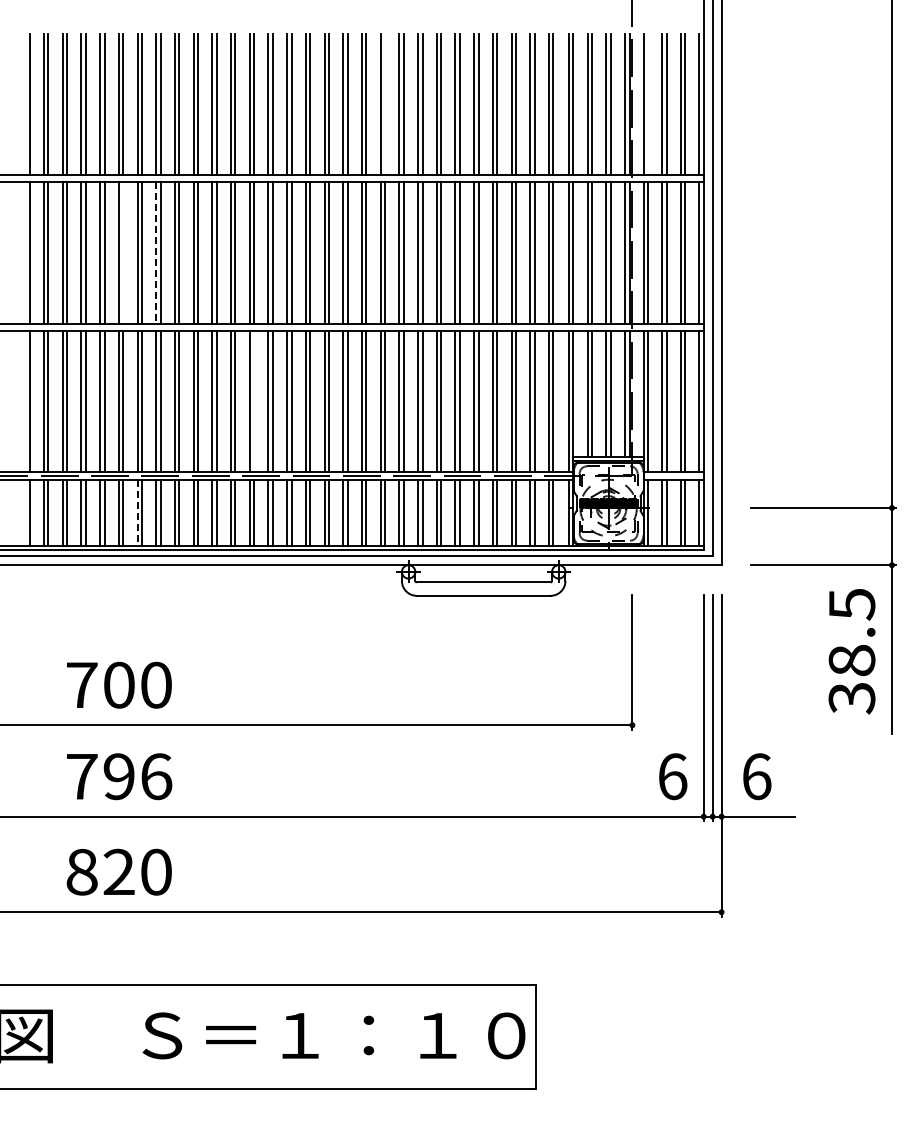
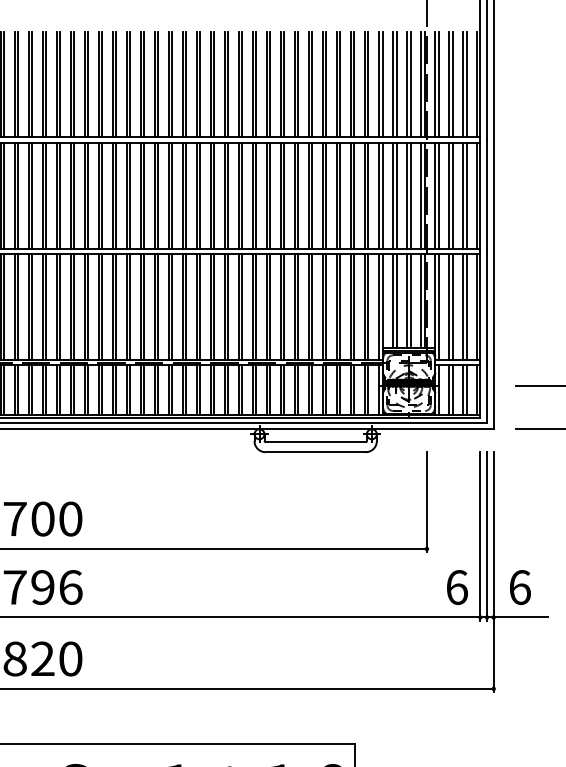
line: (385, 103) -> (242, 83), added
line: (648, 103) -> (438, 83), added
line: (123, 252) -> (46, 195), added
line: (156, 252) -> (70, 195), dashed -> solid
line: (254, 401) -> (144, 306), added
line: (137, 513) -> (56, 390), dashed -> solid

